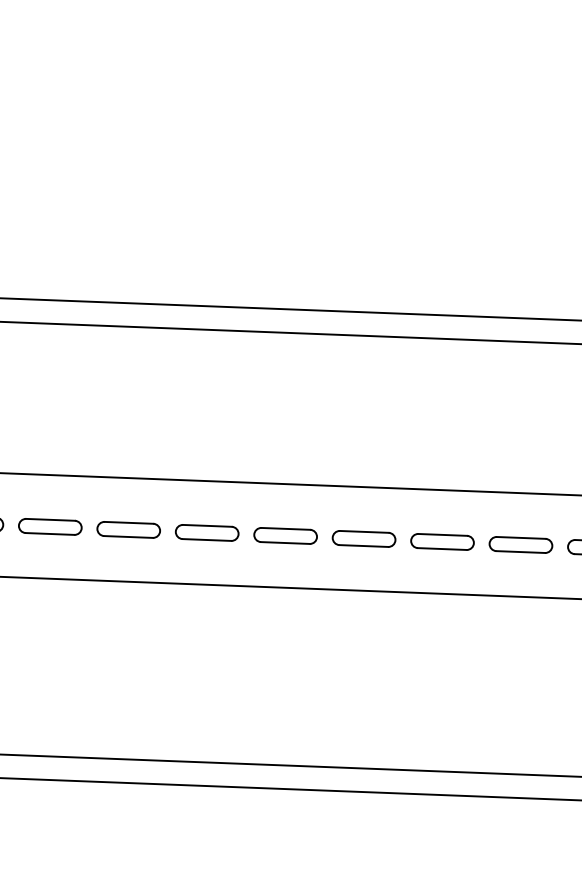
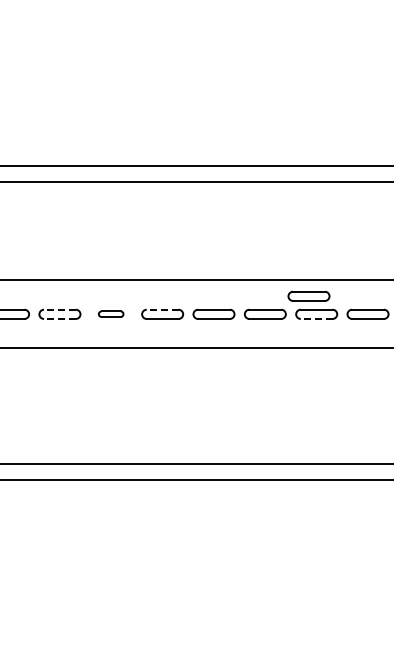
part: (509, 515) -> (308, 295), added
line: (128, 522) -> (59, 309), solid -> dashed
line: (285, 528) -> (162, 309), solid -> dashed
part: (206, 531) -> (110, 313), size x0.6
line: (127, 536) -> (59, 318), solid -> dashed
line: (520, 551) -> (316, 318), solid -> dashed

